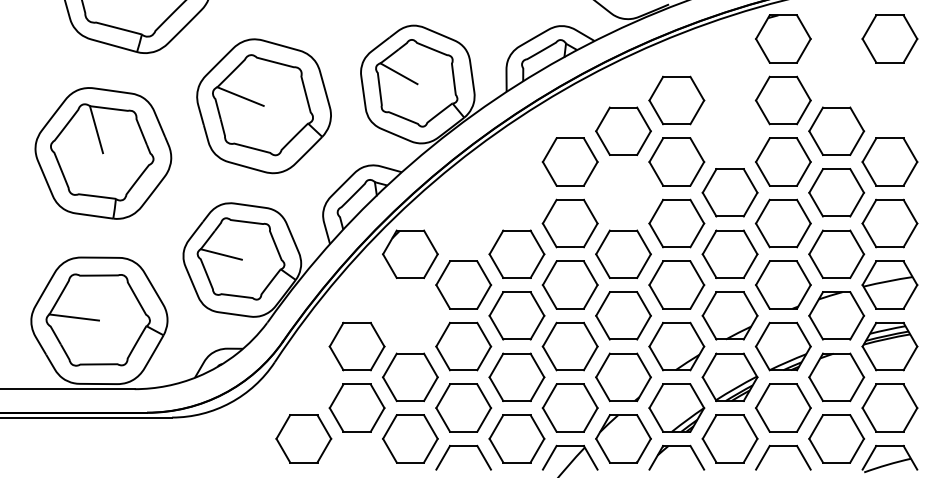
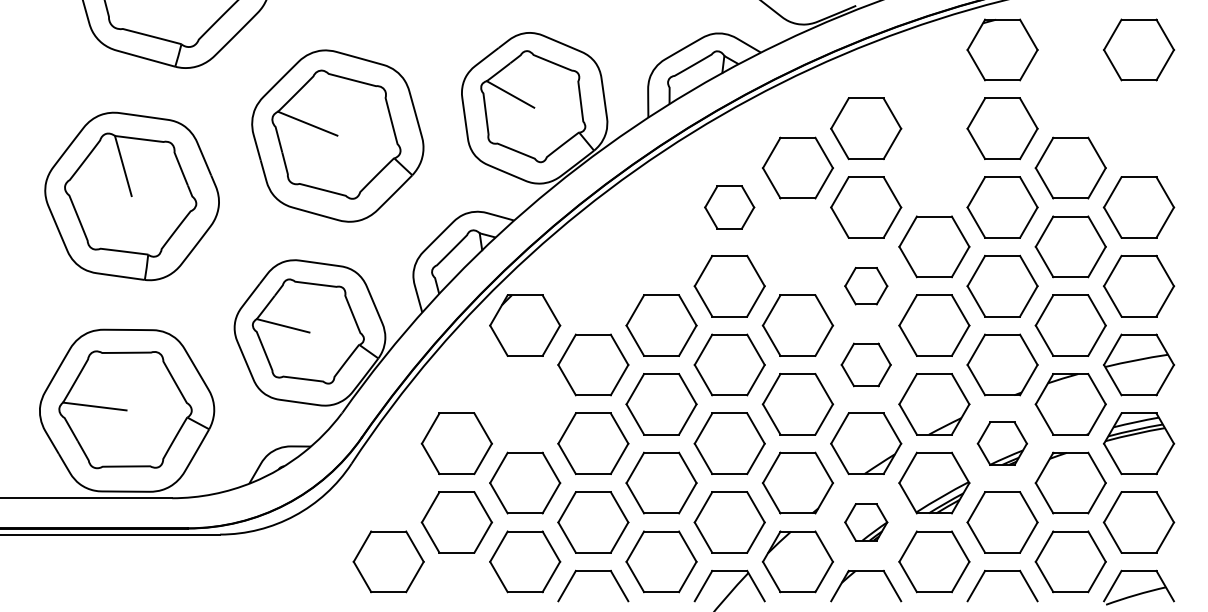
part: (569, 161) -> (728, 206), size x0.7
part: (676, 223) -> (865, 286), size x0.6
part: (676, 284) -> (865, 364), size x0.7
part: (782, 346) -> (1001, 443), size x0.7
part: (676, 407) -> (865, 521), size x0.6

